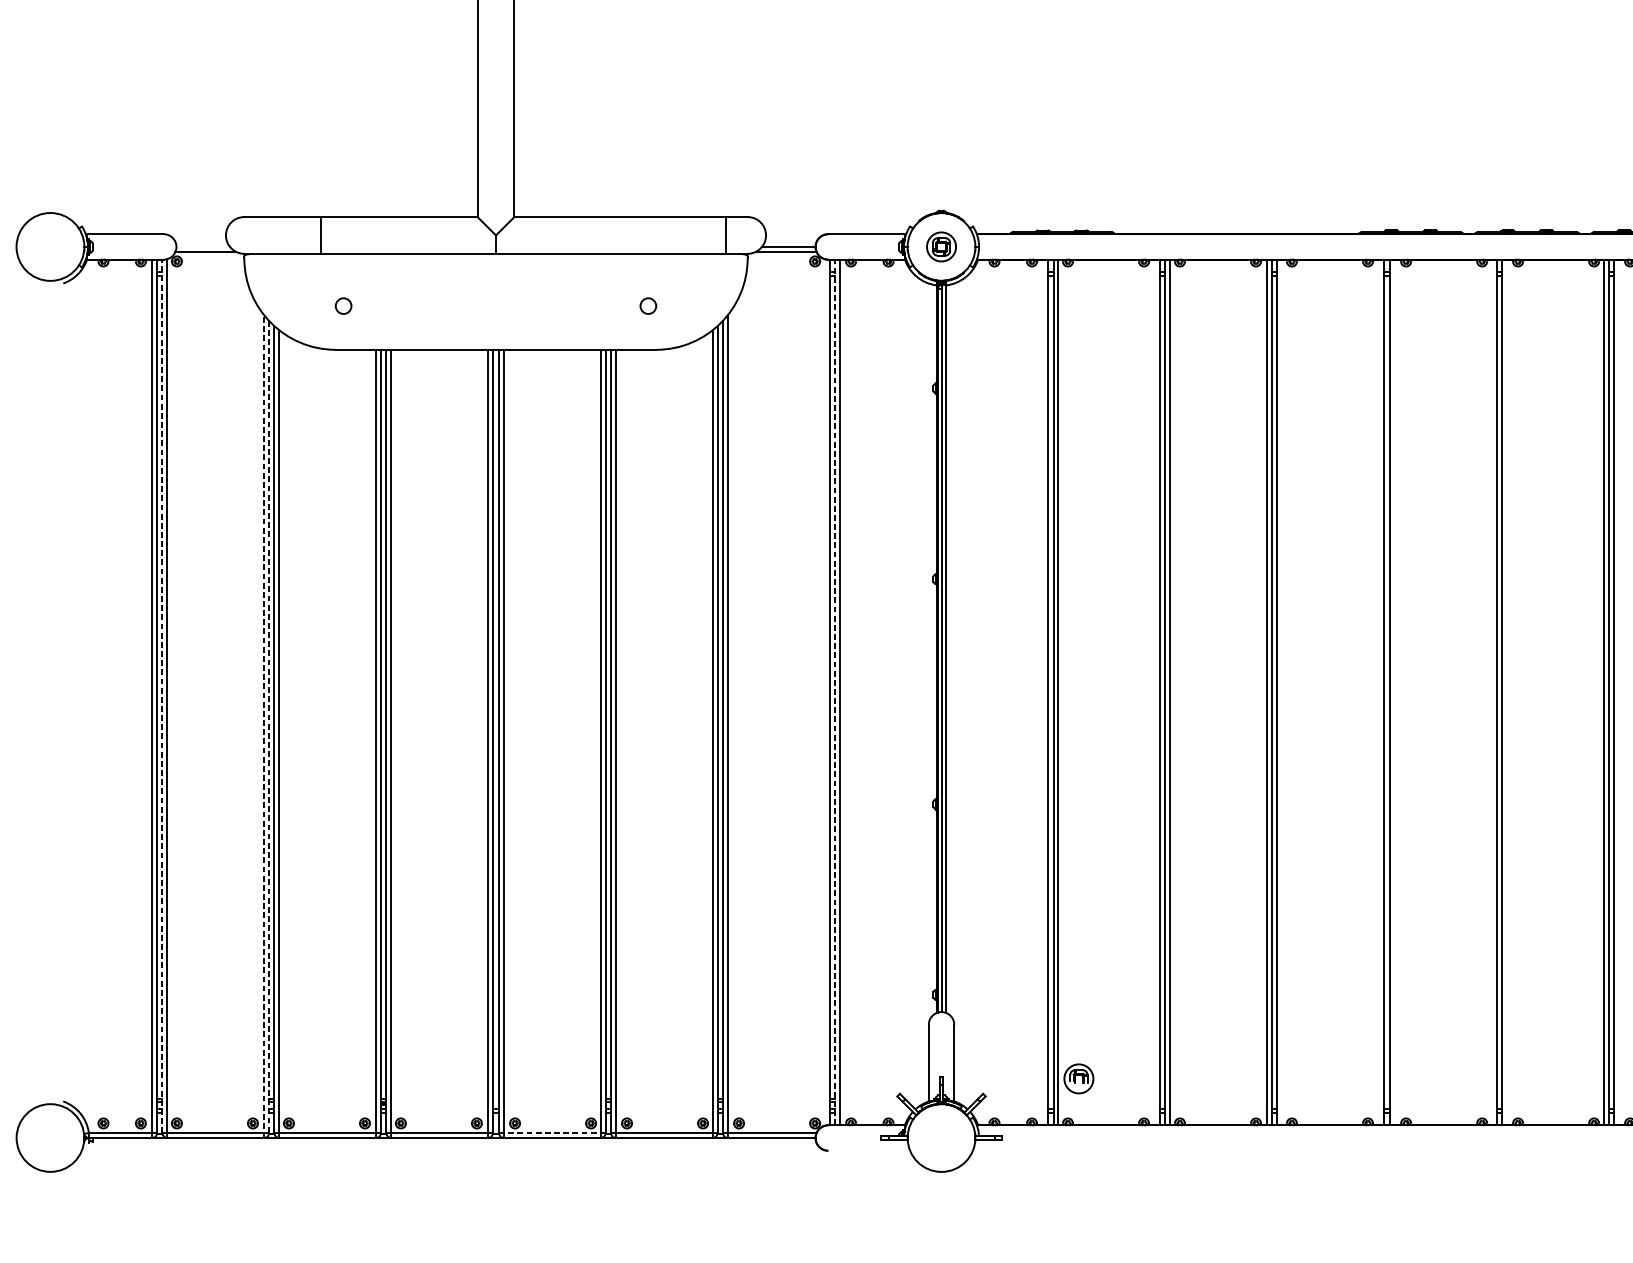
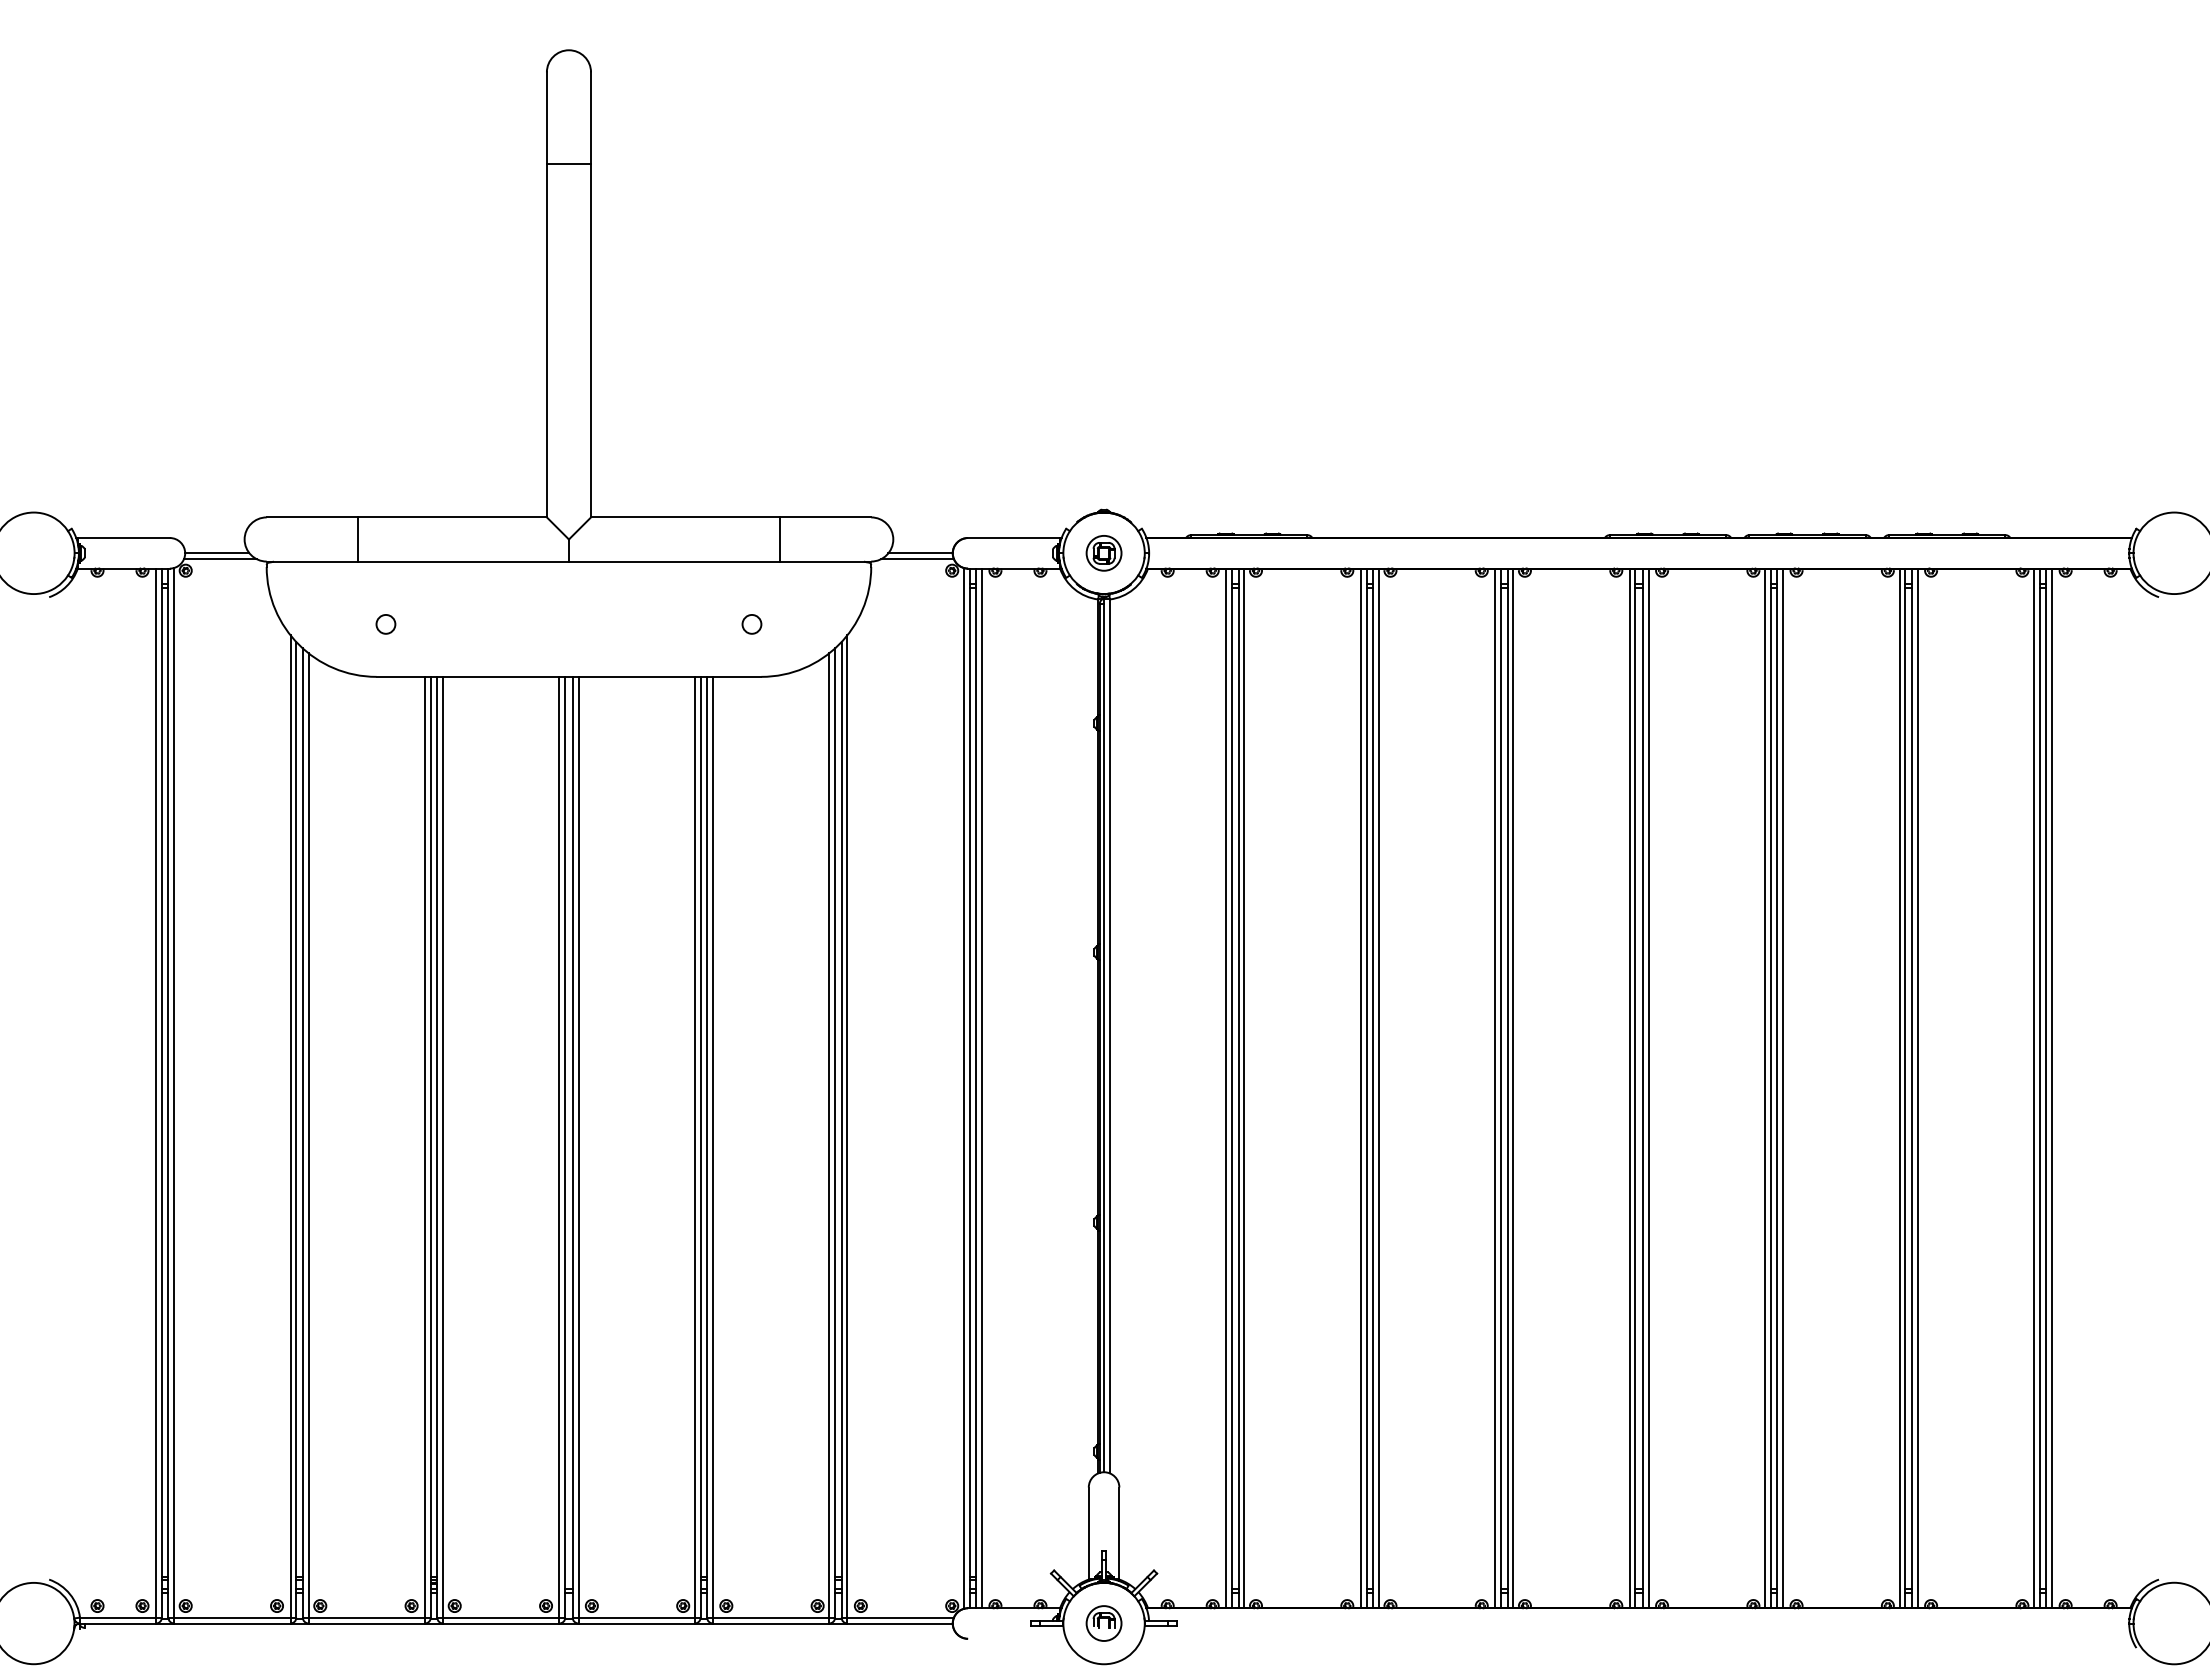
line: (725, 235) -> (779, 539), moved
line: (203, 247) -> (217, 553), added
line: (824, 691) -> (963, 1087), added
line: (835, 692) -> (976, 1088), dashed -> solid
line: (1043, 692) -> (1226, 1088), added
line: (1155, 692) -> (1360, 1088), added
line: (1282, 692) -> (1513, 1088), added
line: (1379, 692) -> (1629, 1088), added
line: (1394, 692) -> (1648, 1088), added
line: (1492, 692) -> (1765, 1088), added
line: (1507, 692) -> (1783, 1088), added
line: (1618, 692) -> (1917, 1088), added
line: (162, 696) -> (168, 1093), dashed -> solid
line: (264, 725) -> (290, 1128), dashed -> solid
line: (269, 726) -> (296, 1129), dashed -> solid
part: (1078, 1078) -> (1103, 1623), moved
line: (552, 1132) -> (636, 1617), dashed -> solid

